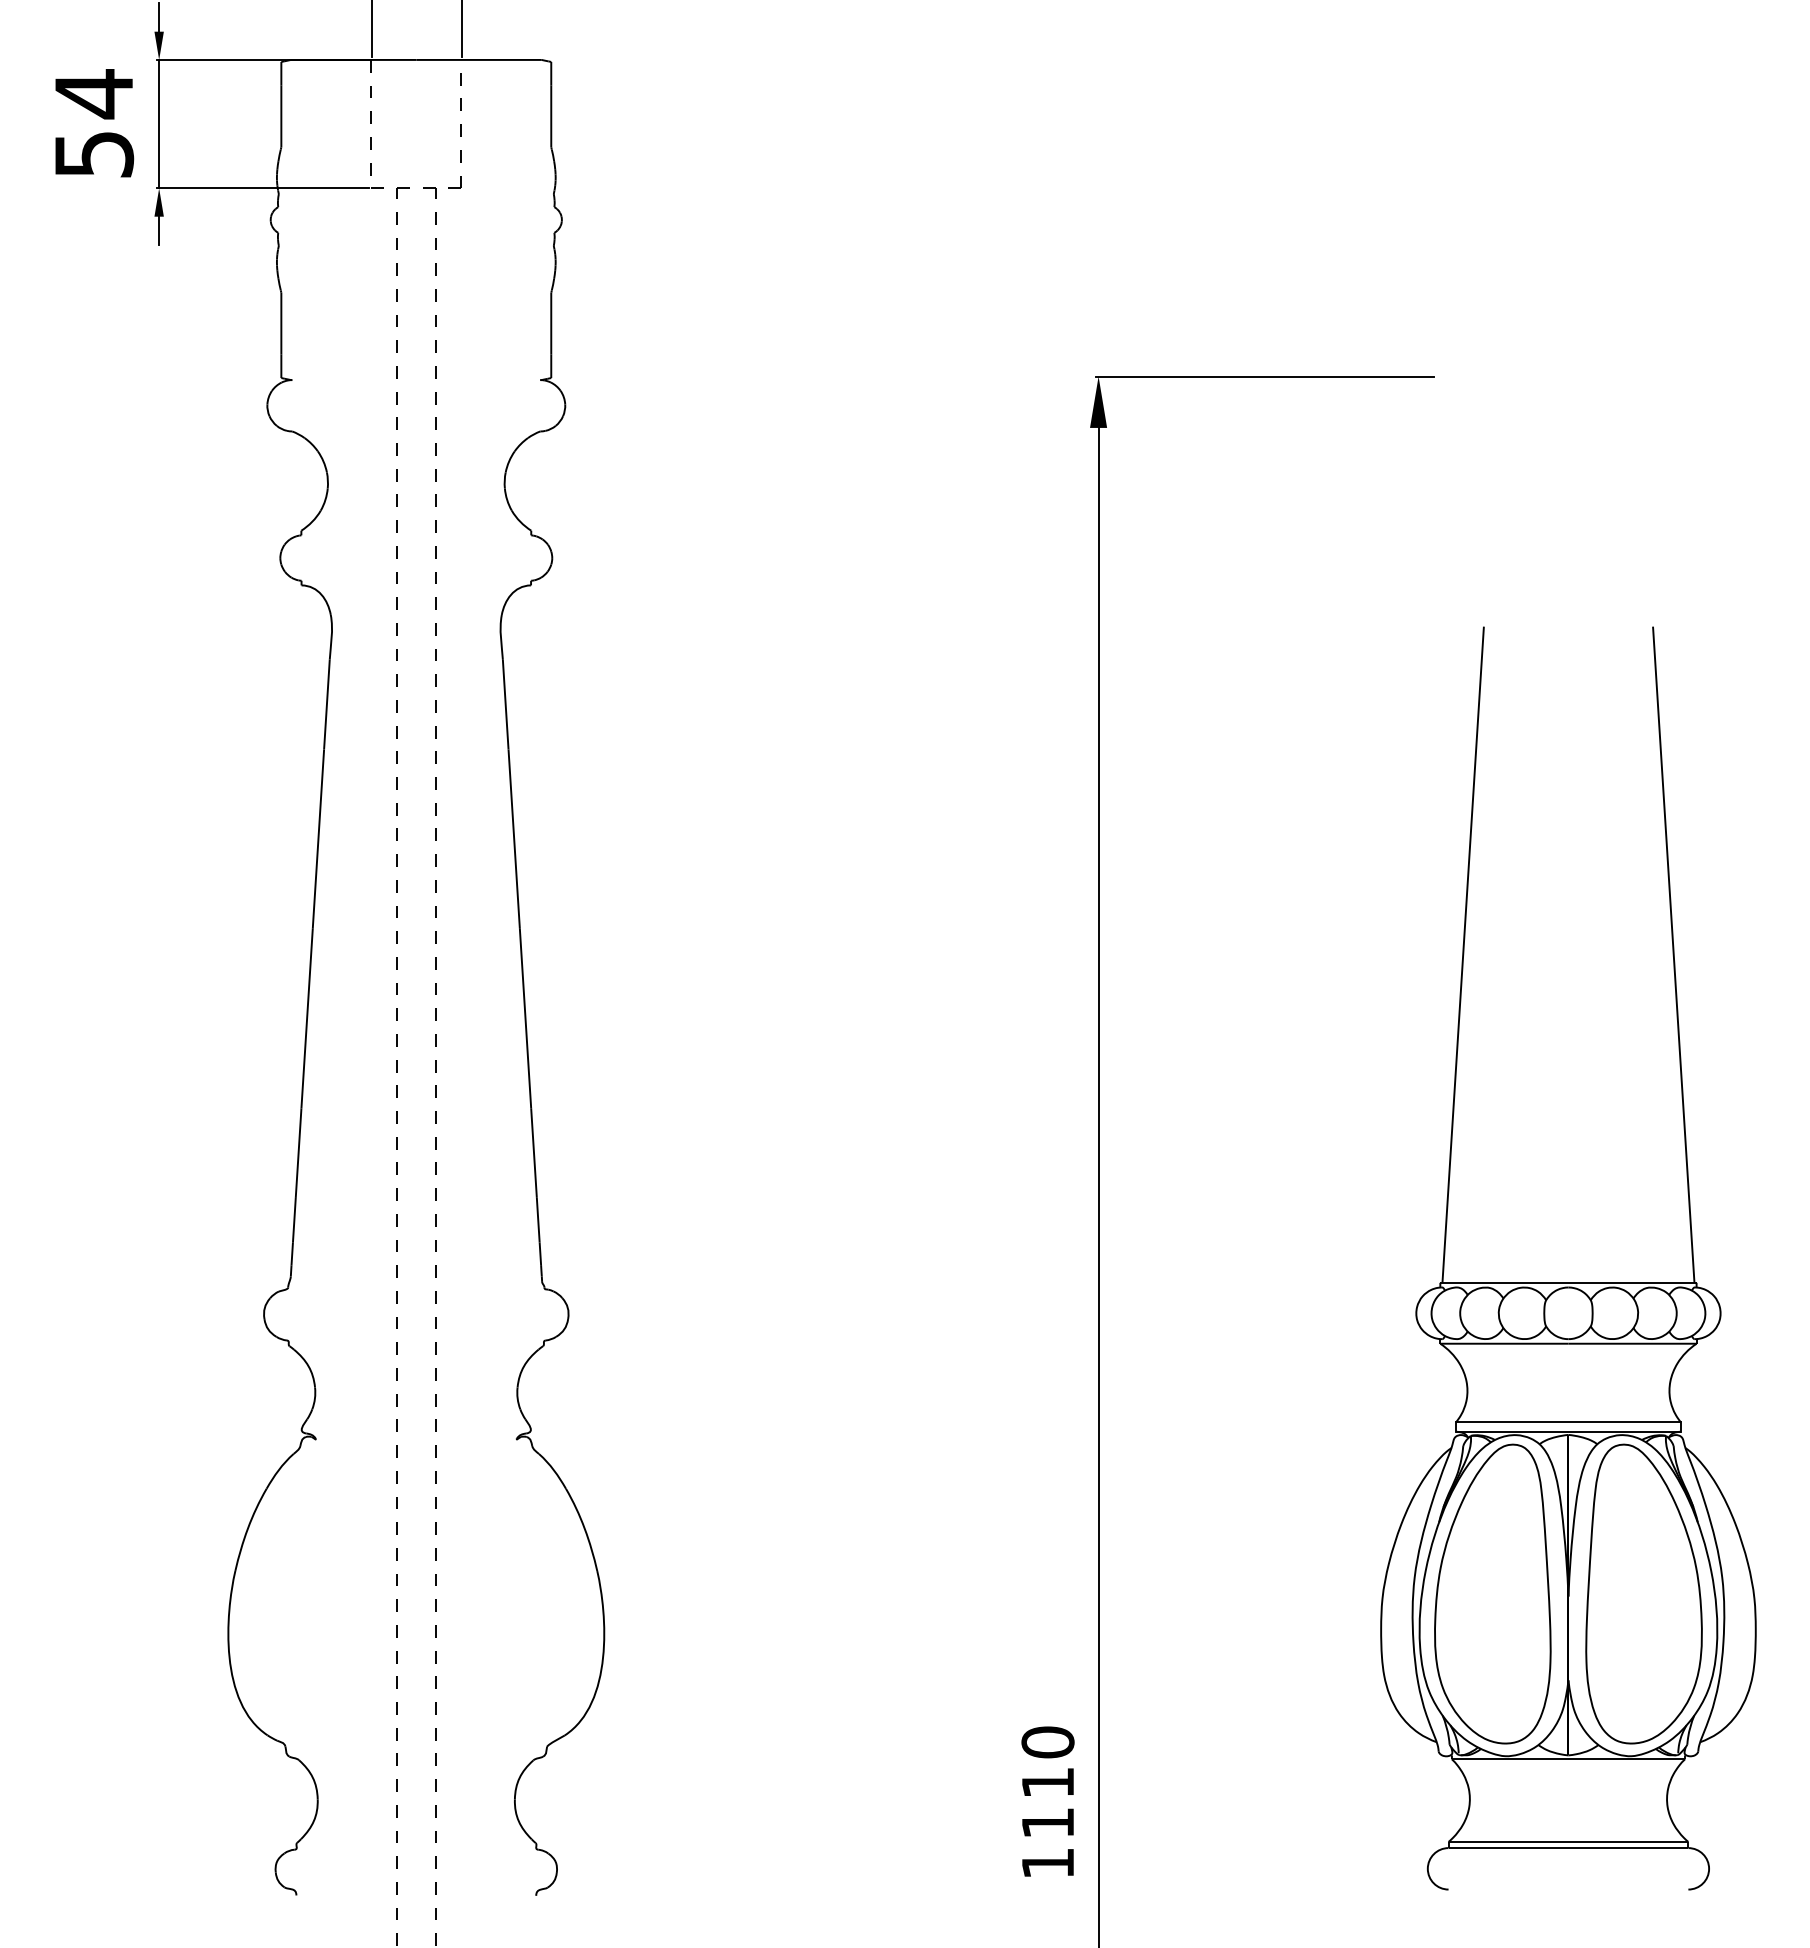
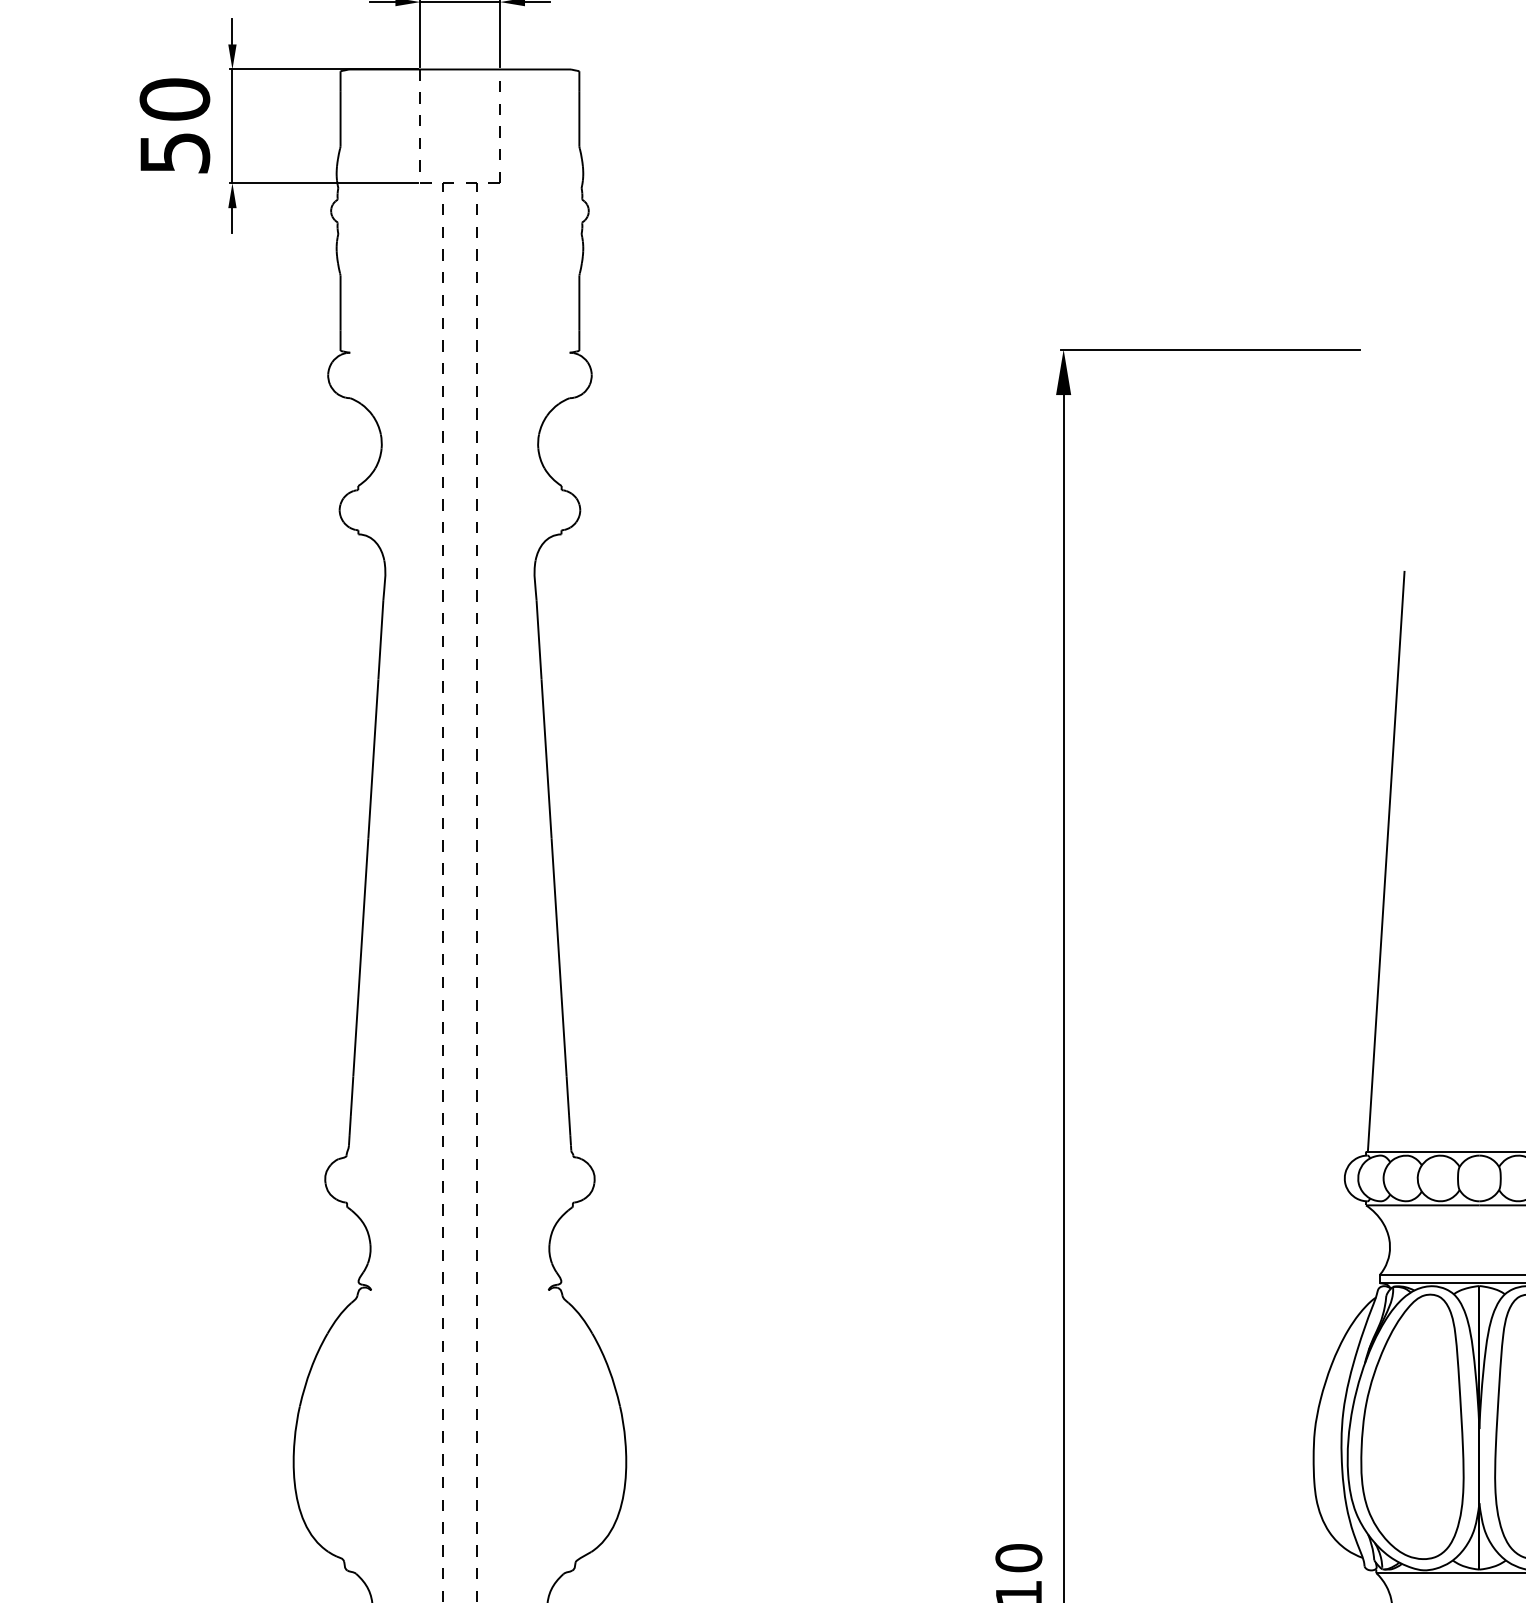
text: (94, 94) -> (175, 100), 54 -> 50

